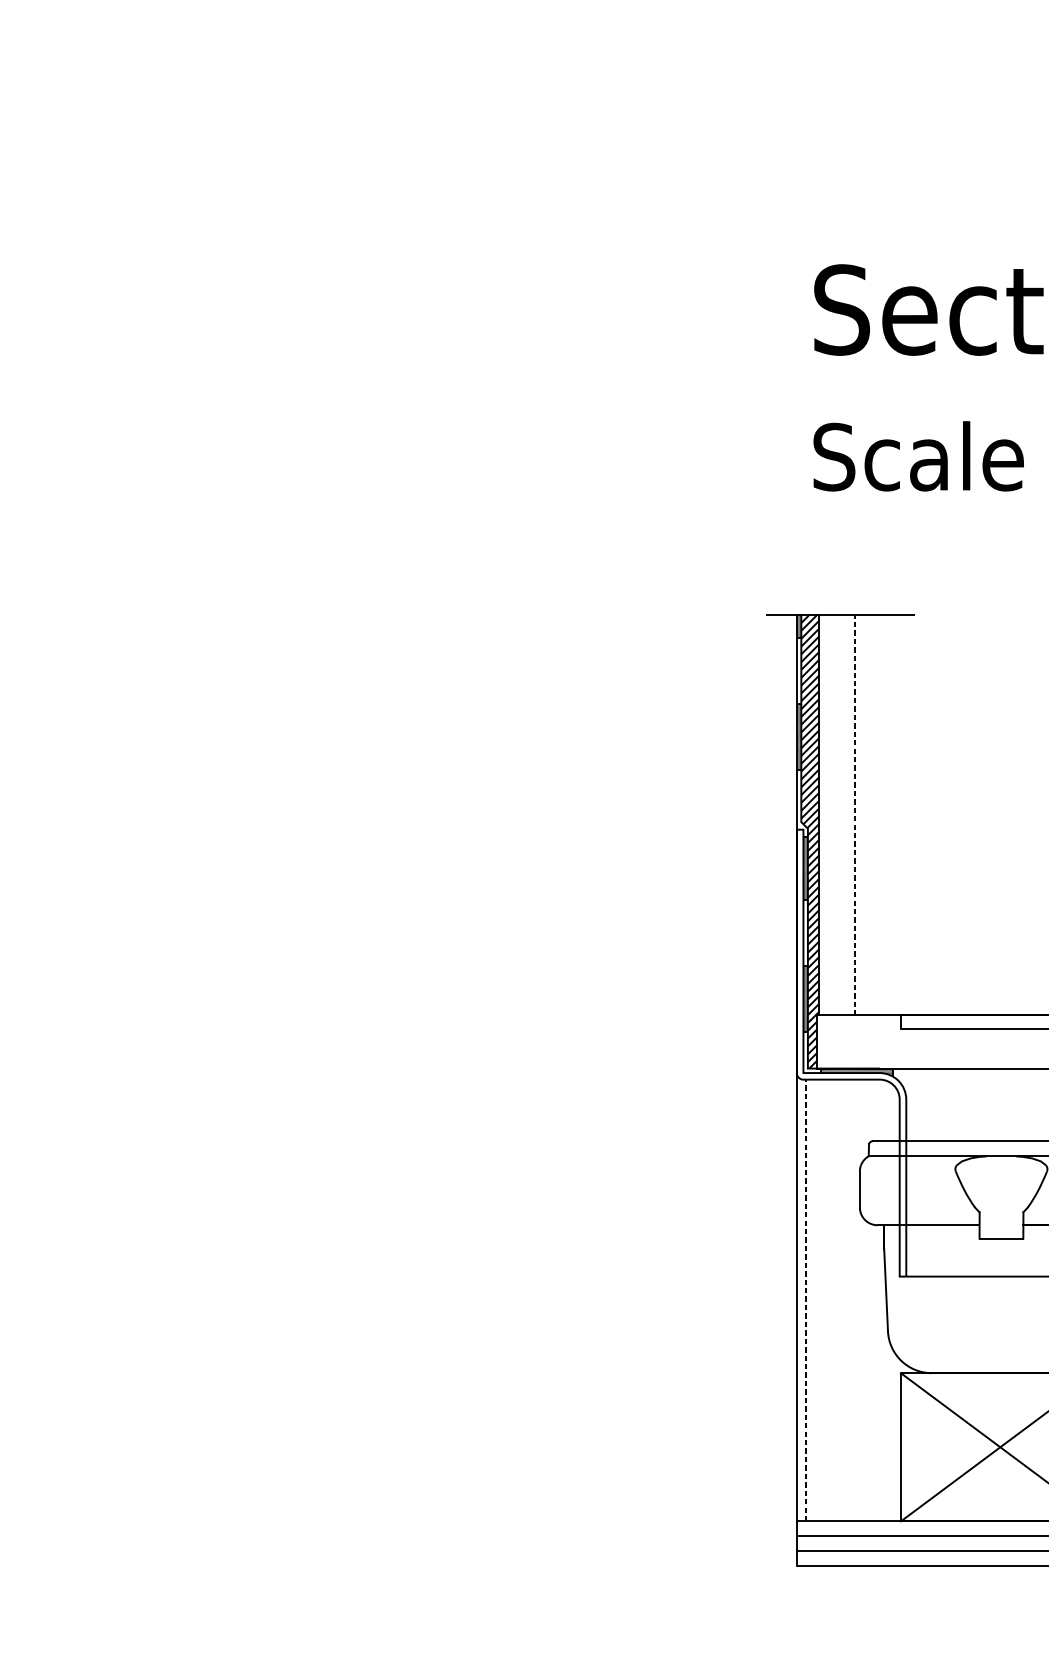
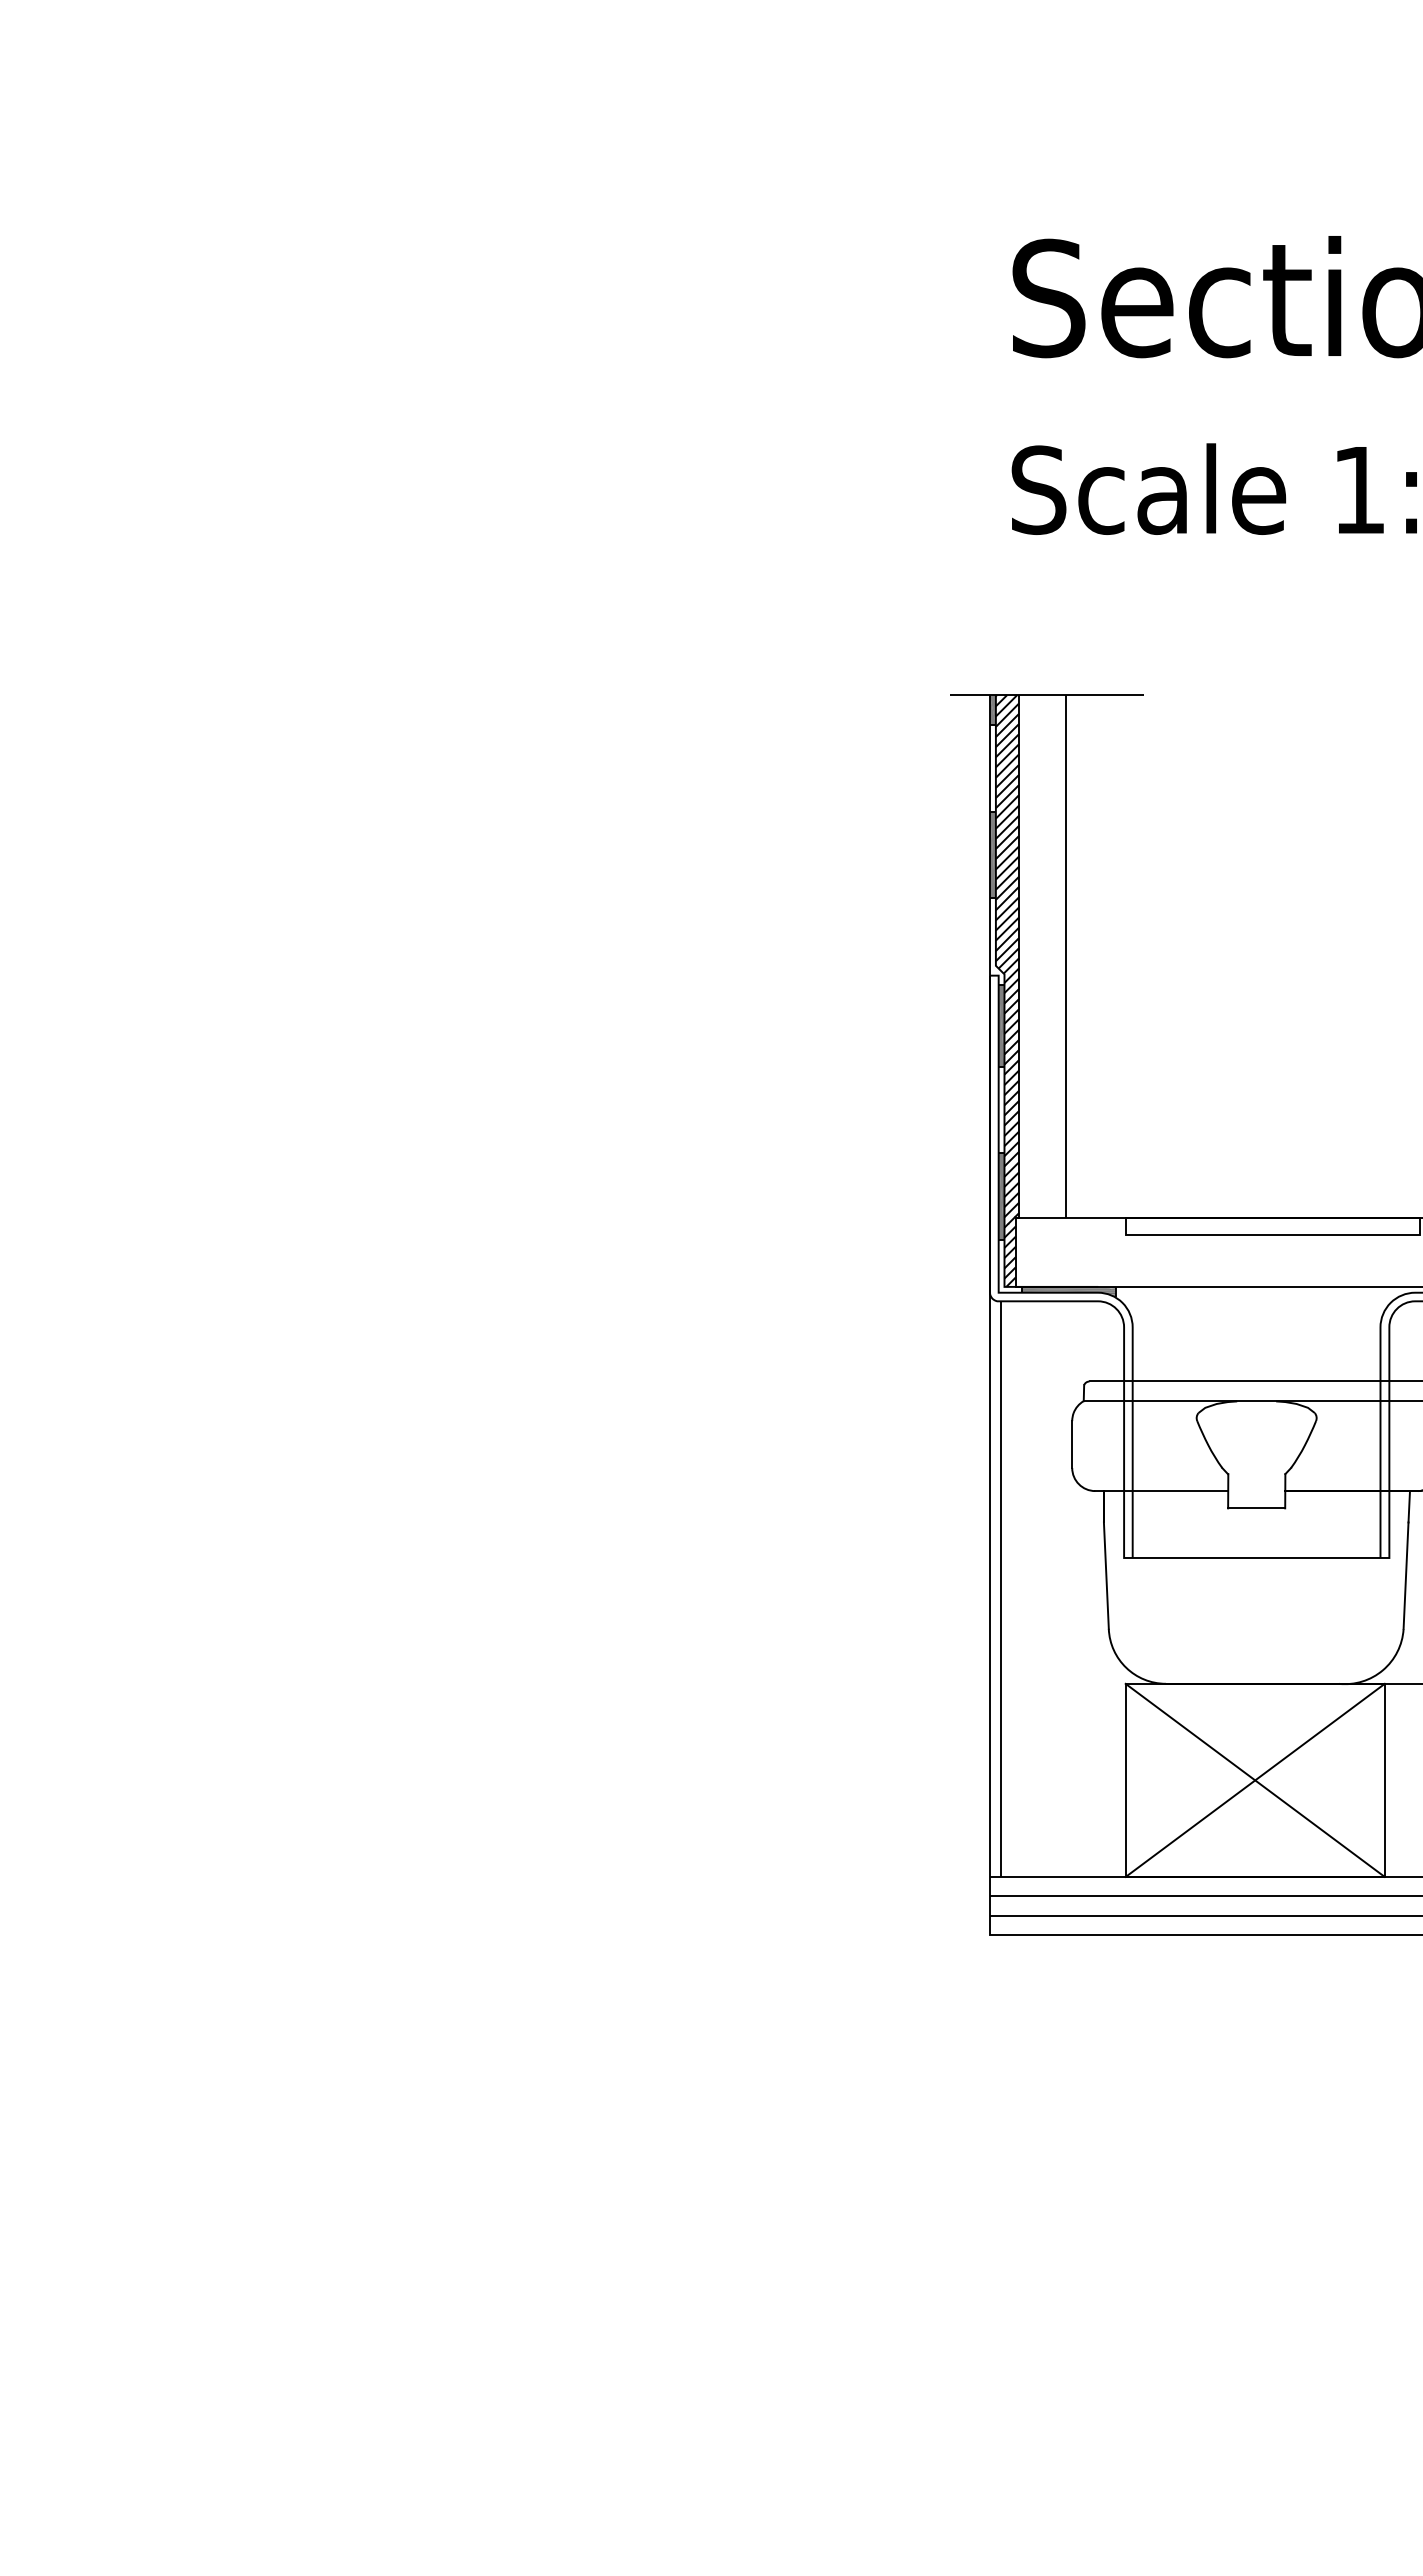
line: (855, 815) -> (1066, 956), dashed -> solid
line: (805, 1300) -> (1001, 1589), dashed -> solid

